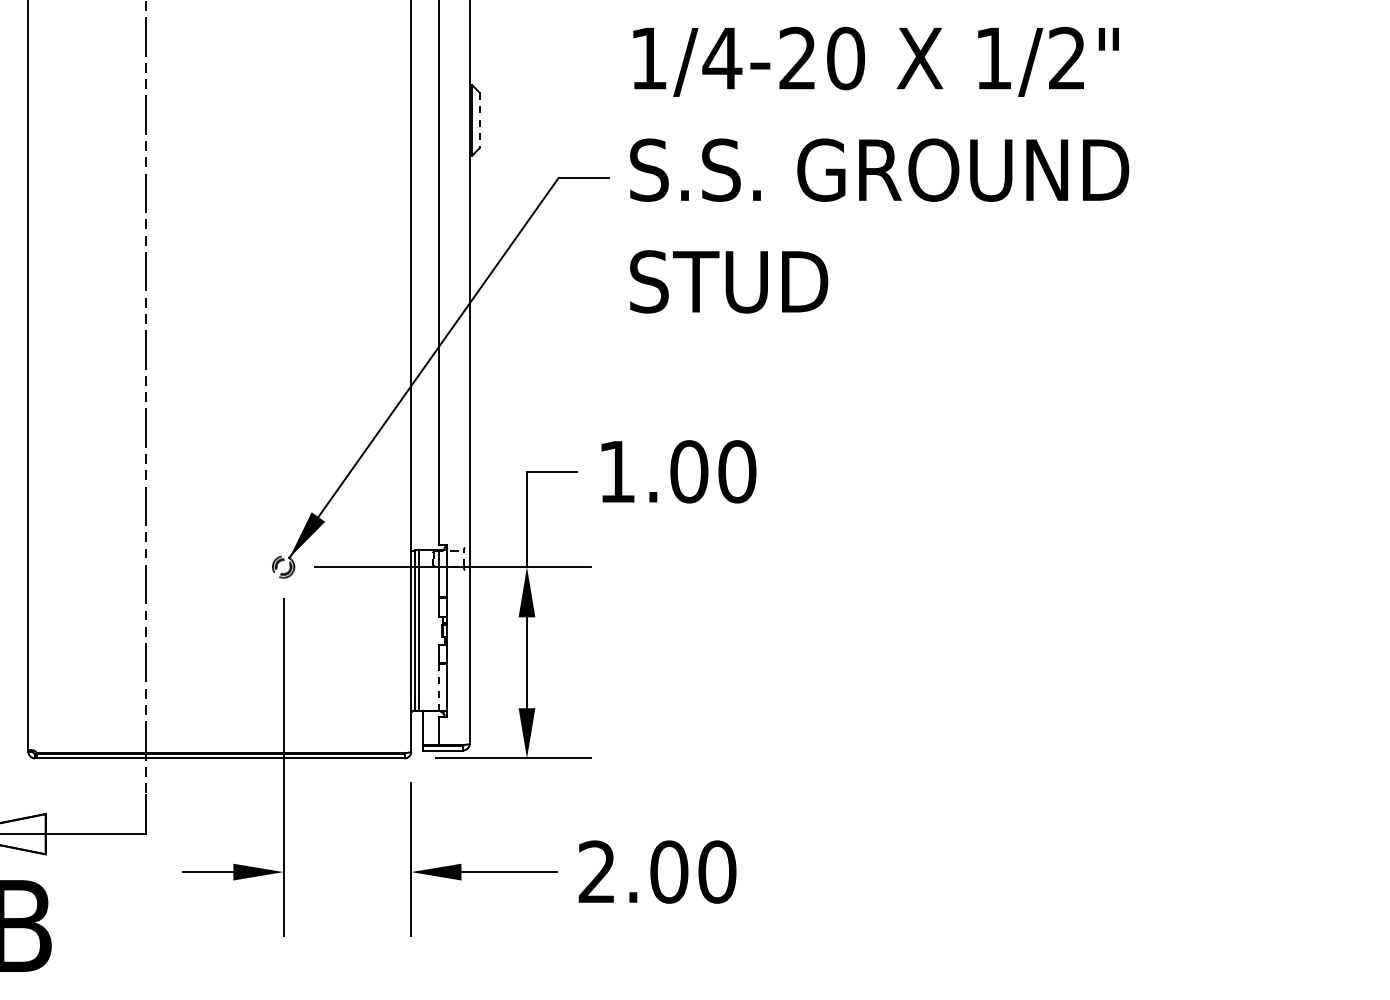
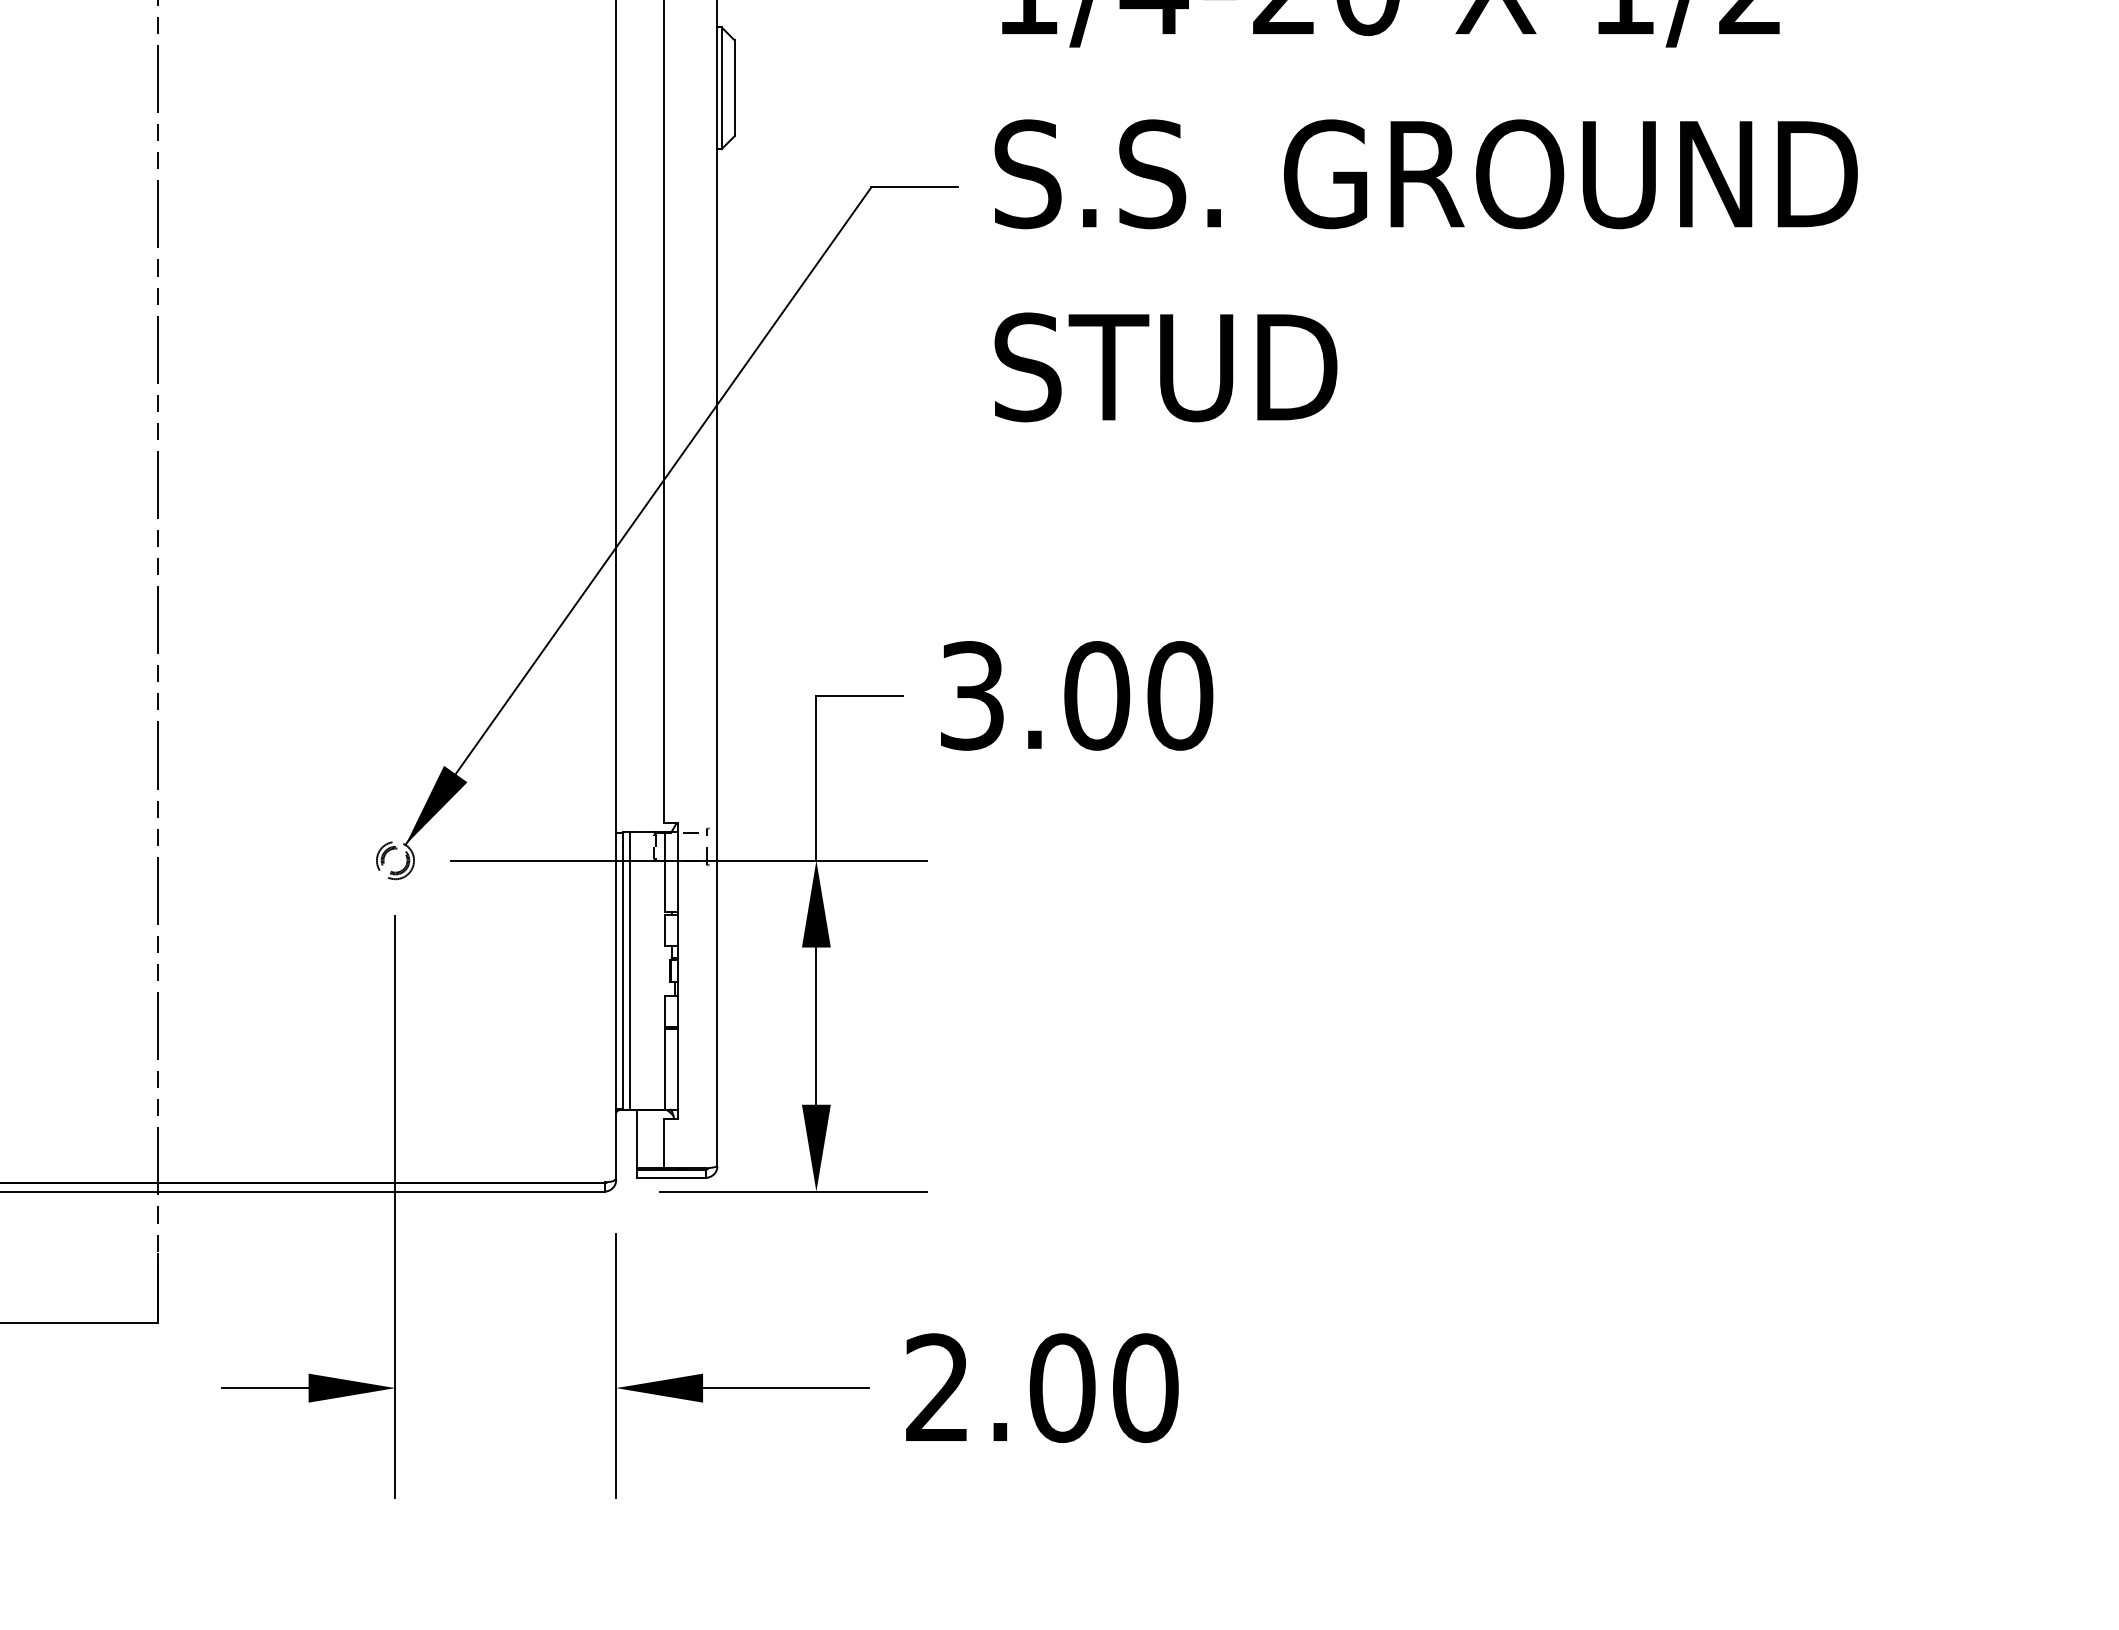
line: (479, 120) -> (734, 88), dashed -> solid
text: (617, 471) -> (972, 695), 1.00 -> 3.00
line: (439, 687) -> (665, 1068), dashed -> solid

